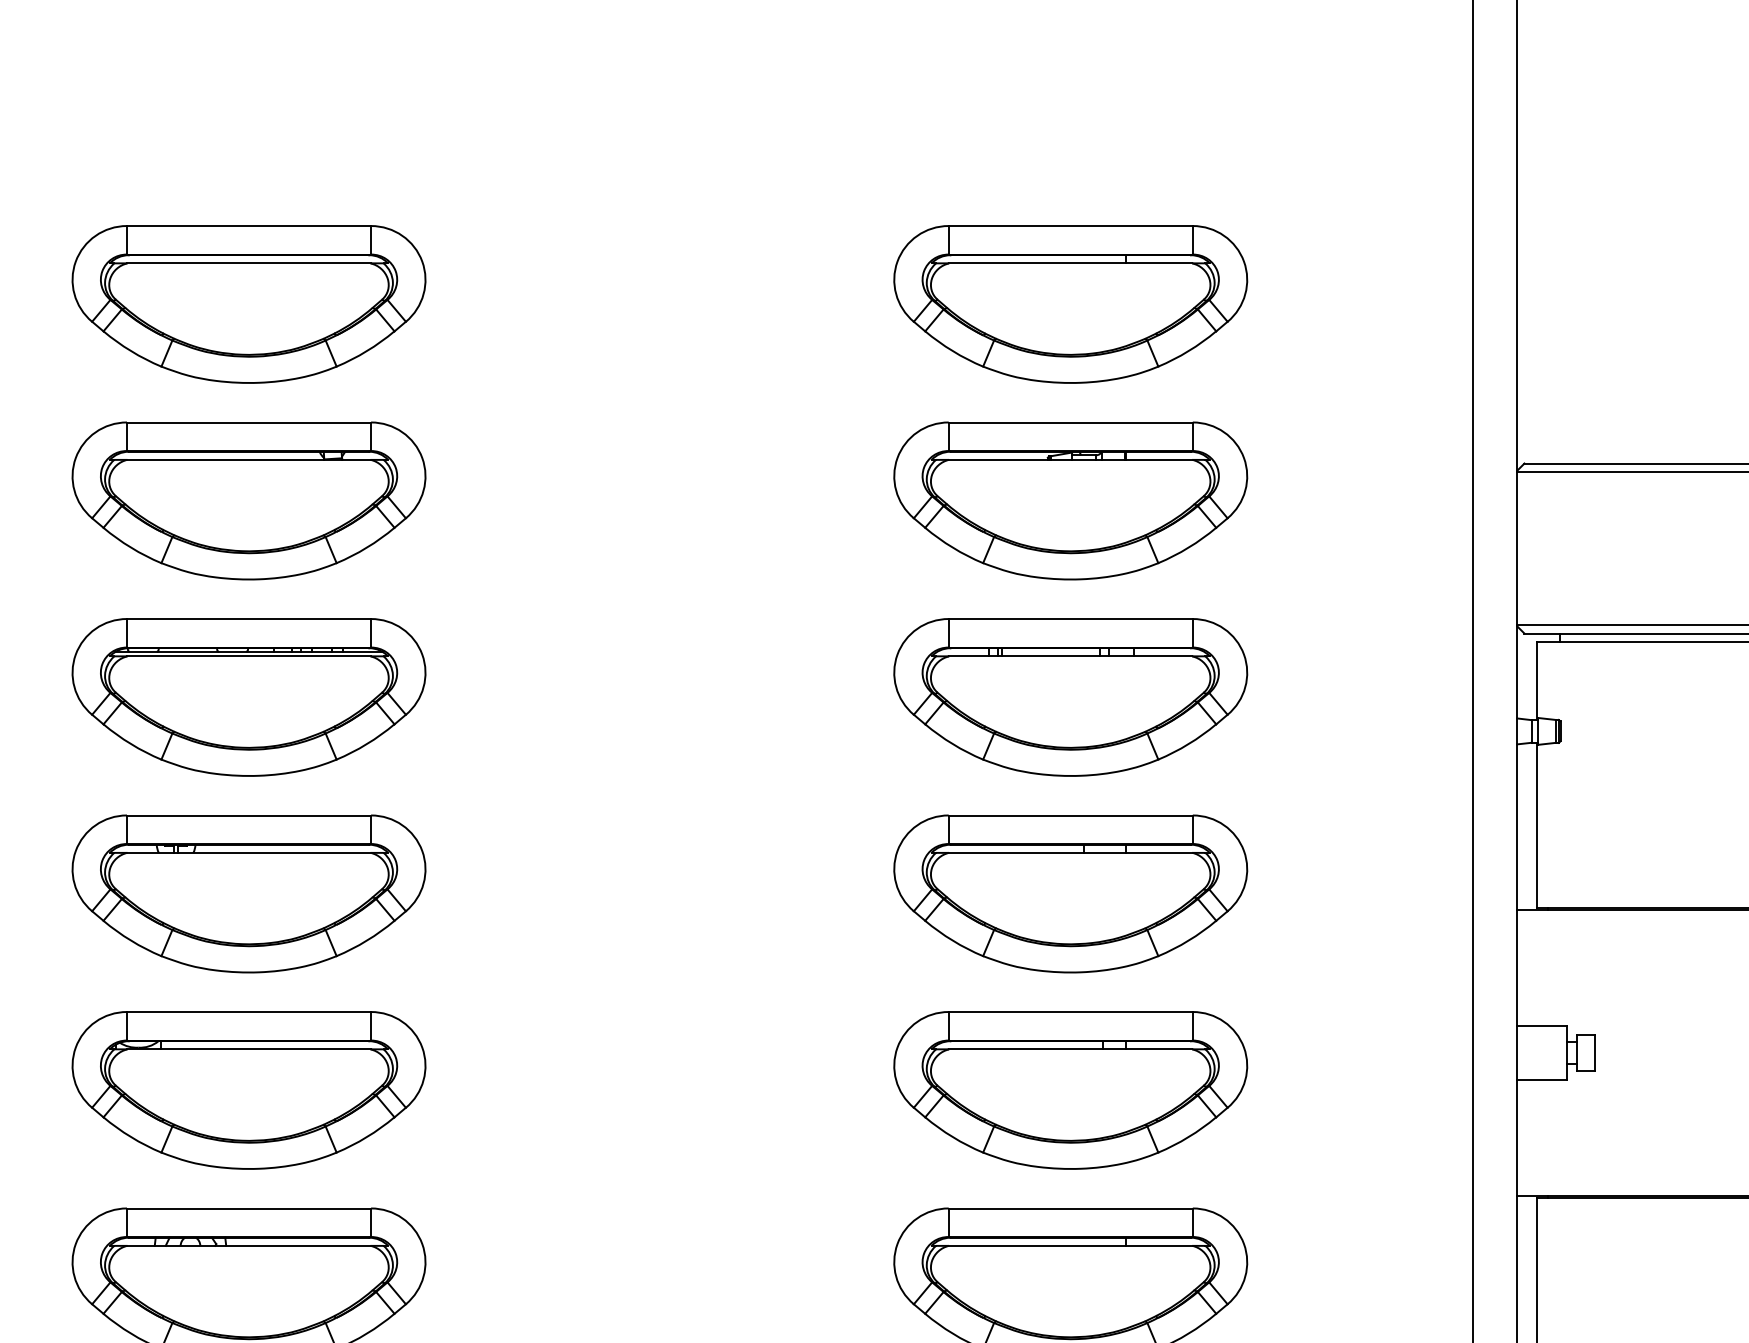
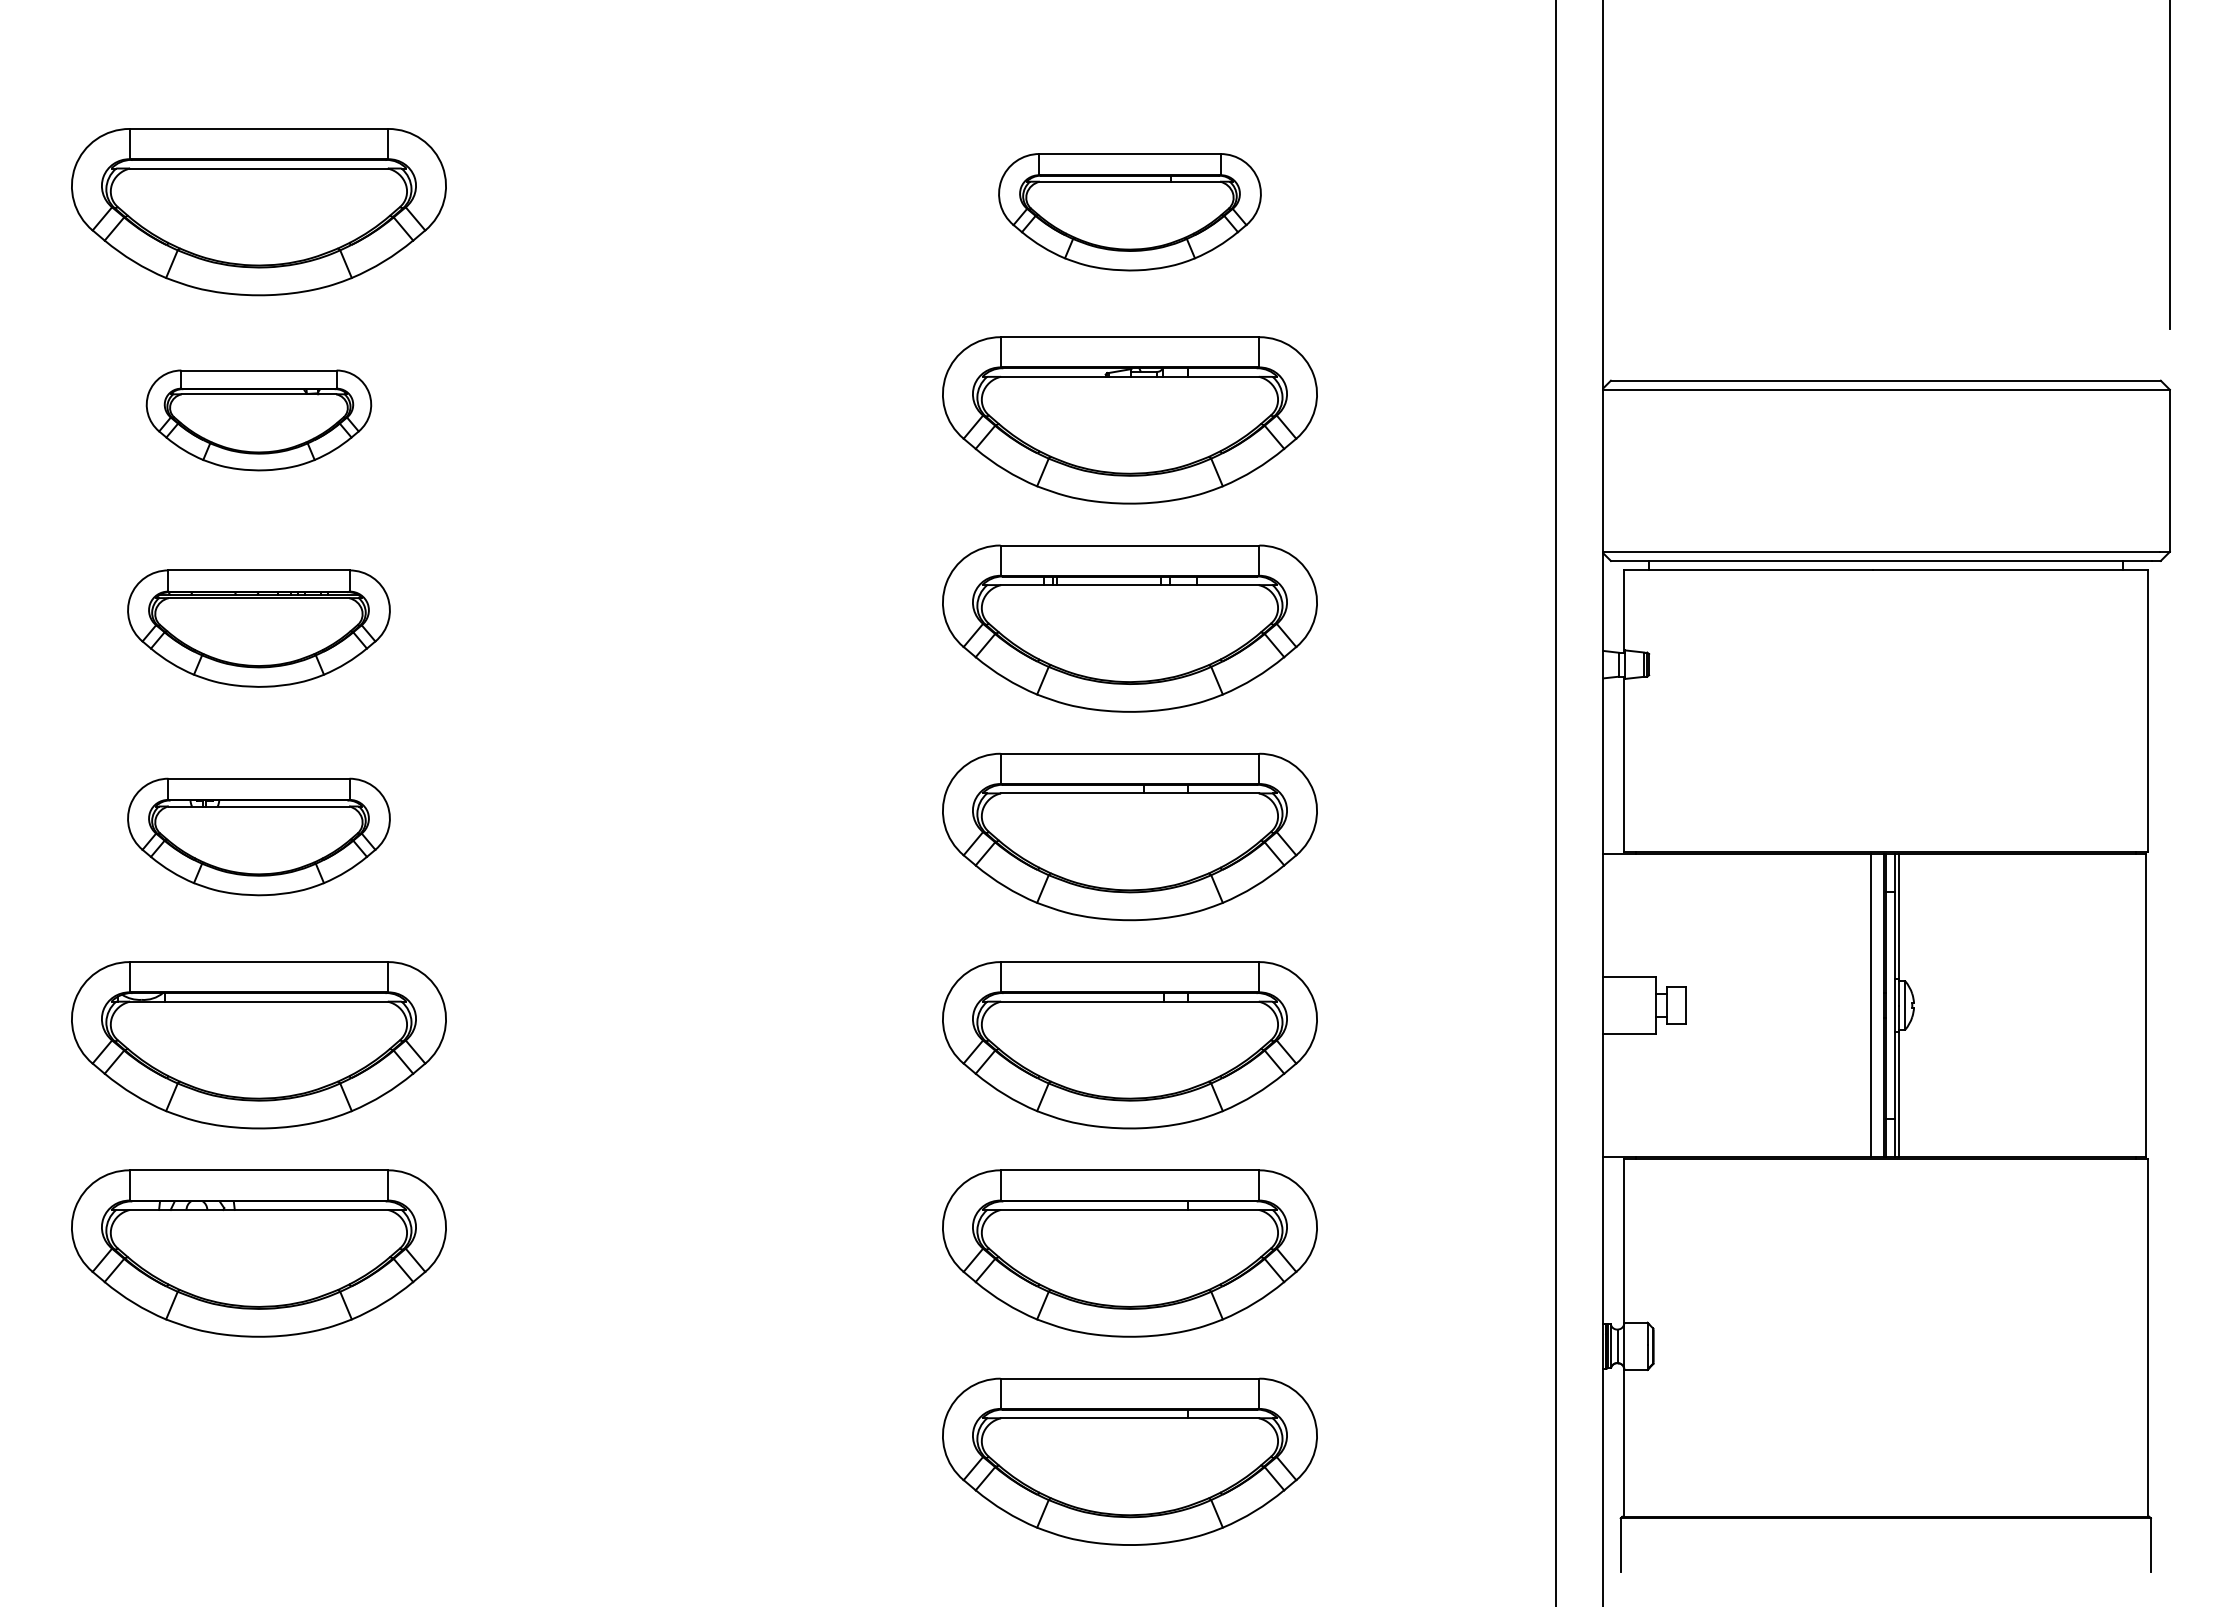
part: (1070, 304) -> (1129, 212), size x0.7
part: (248, 501) -> (258, 420), size x0.6
part: (248, 697) -> (258, 628), size x0.7
part: (248, 893) -> (258, 836), size x0.7

